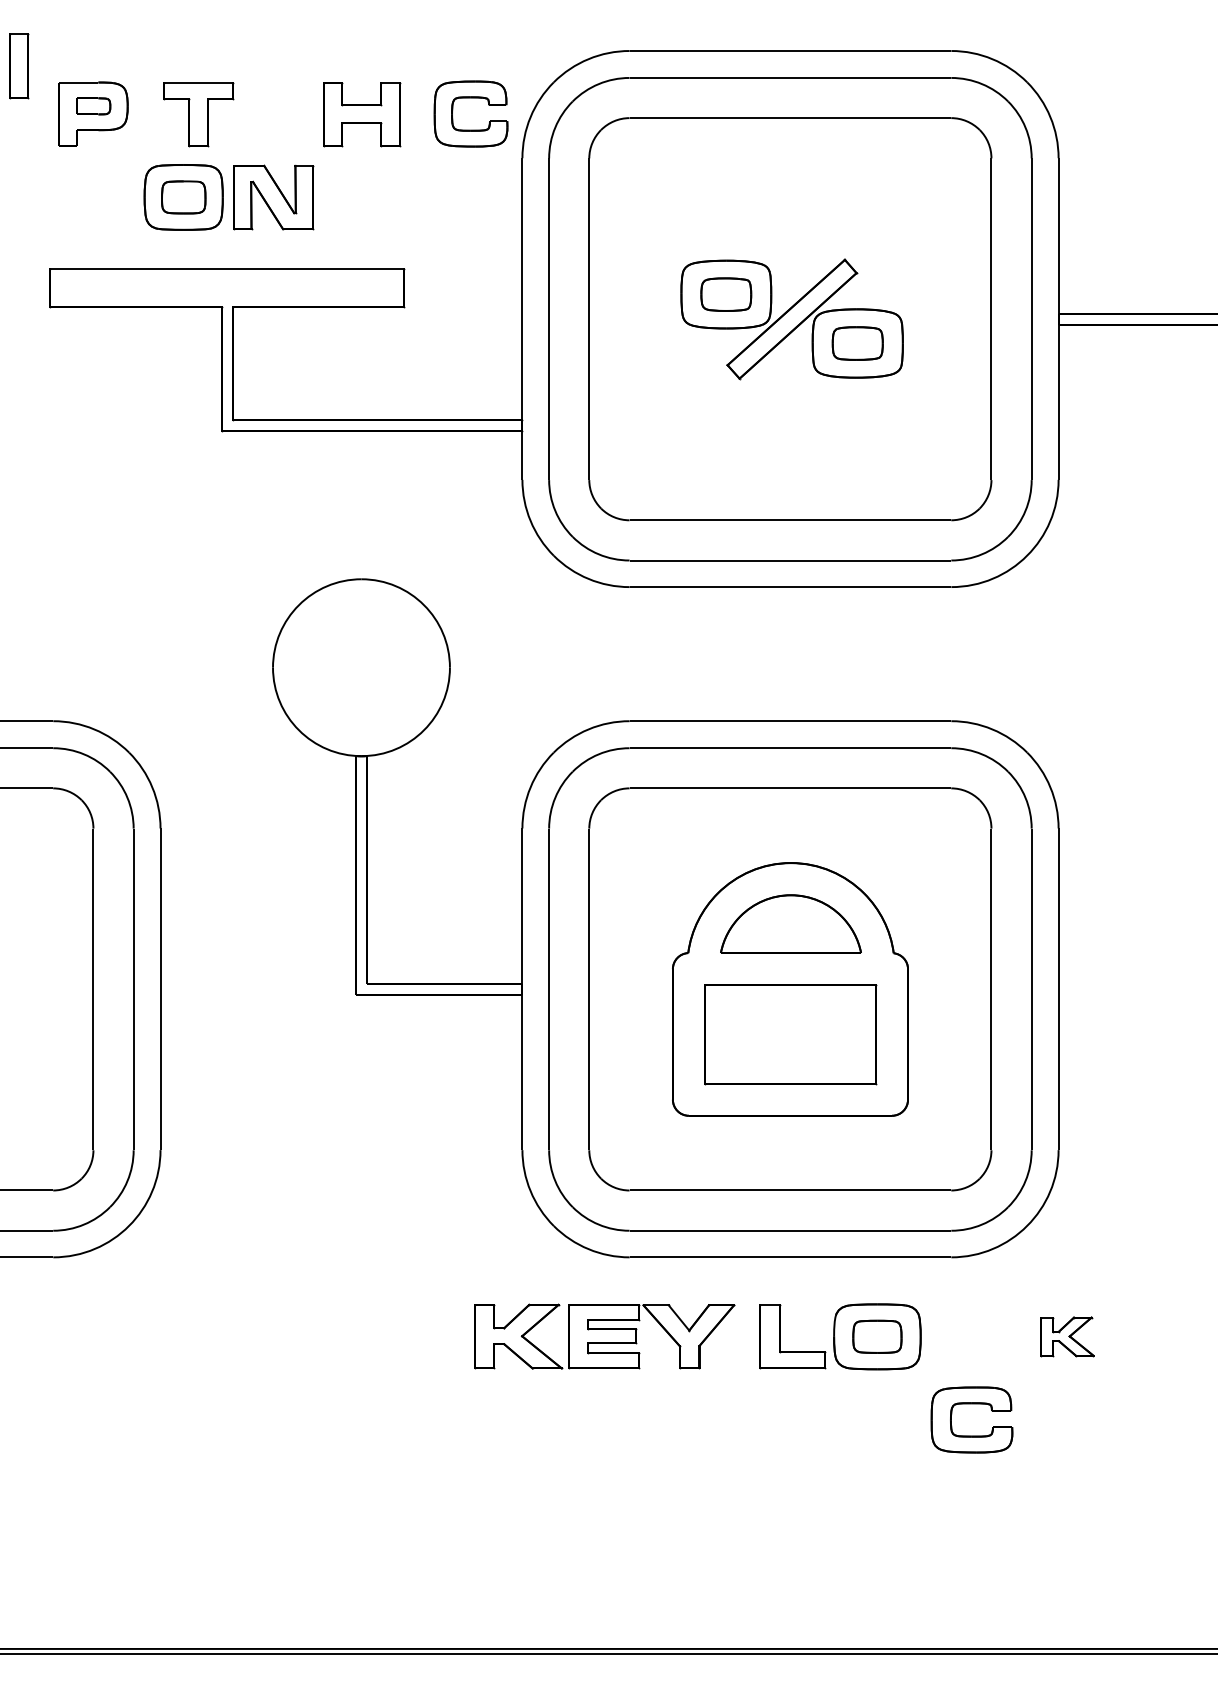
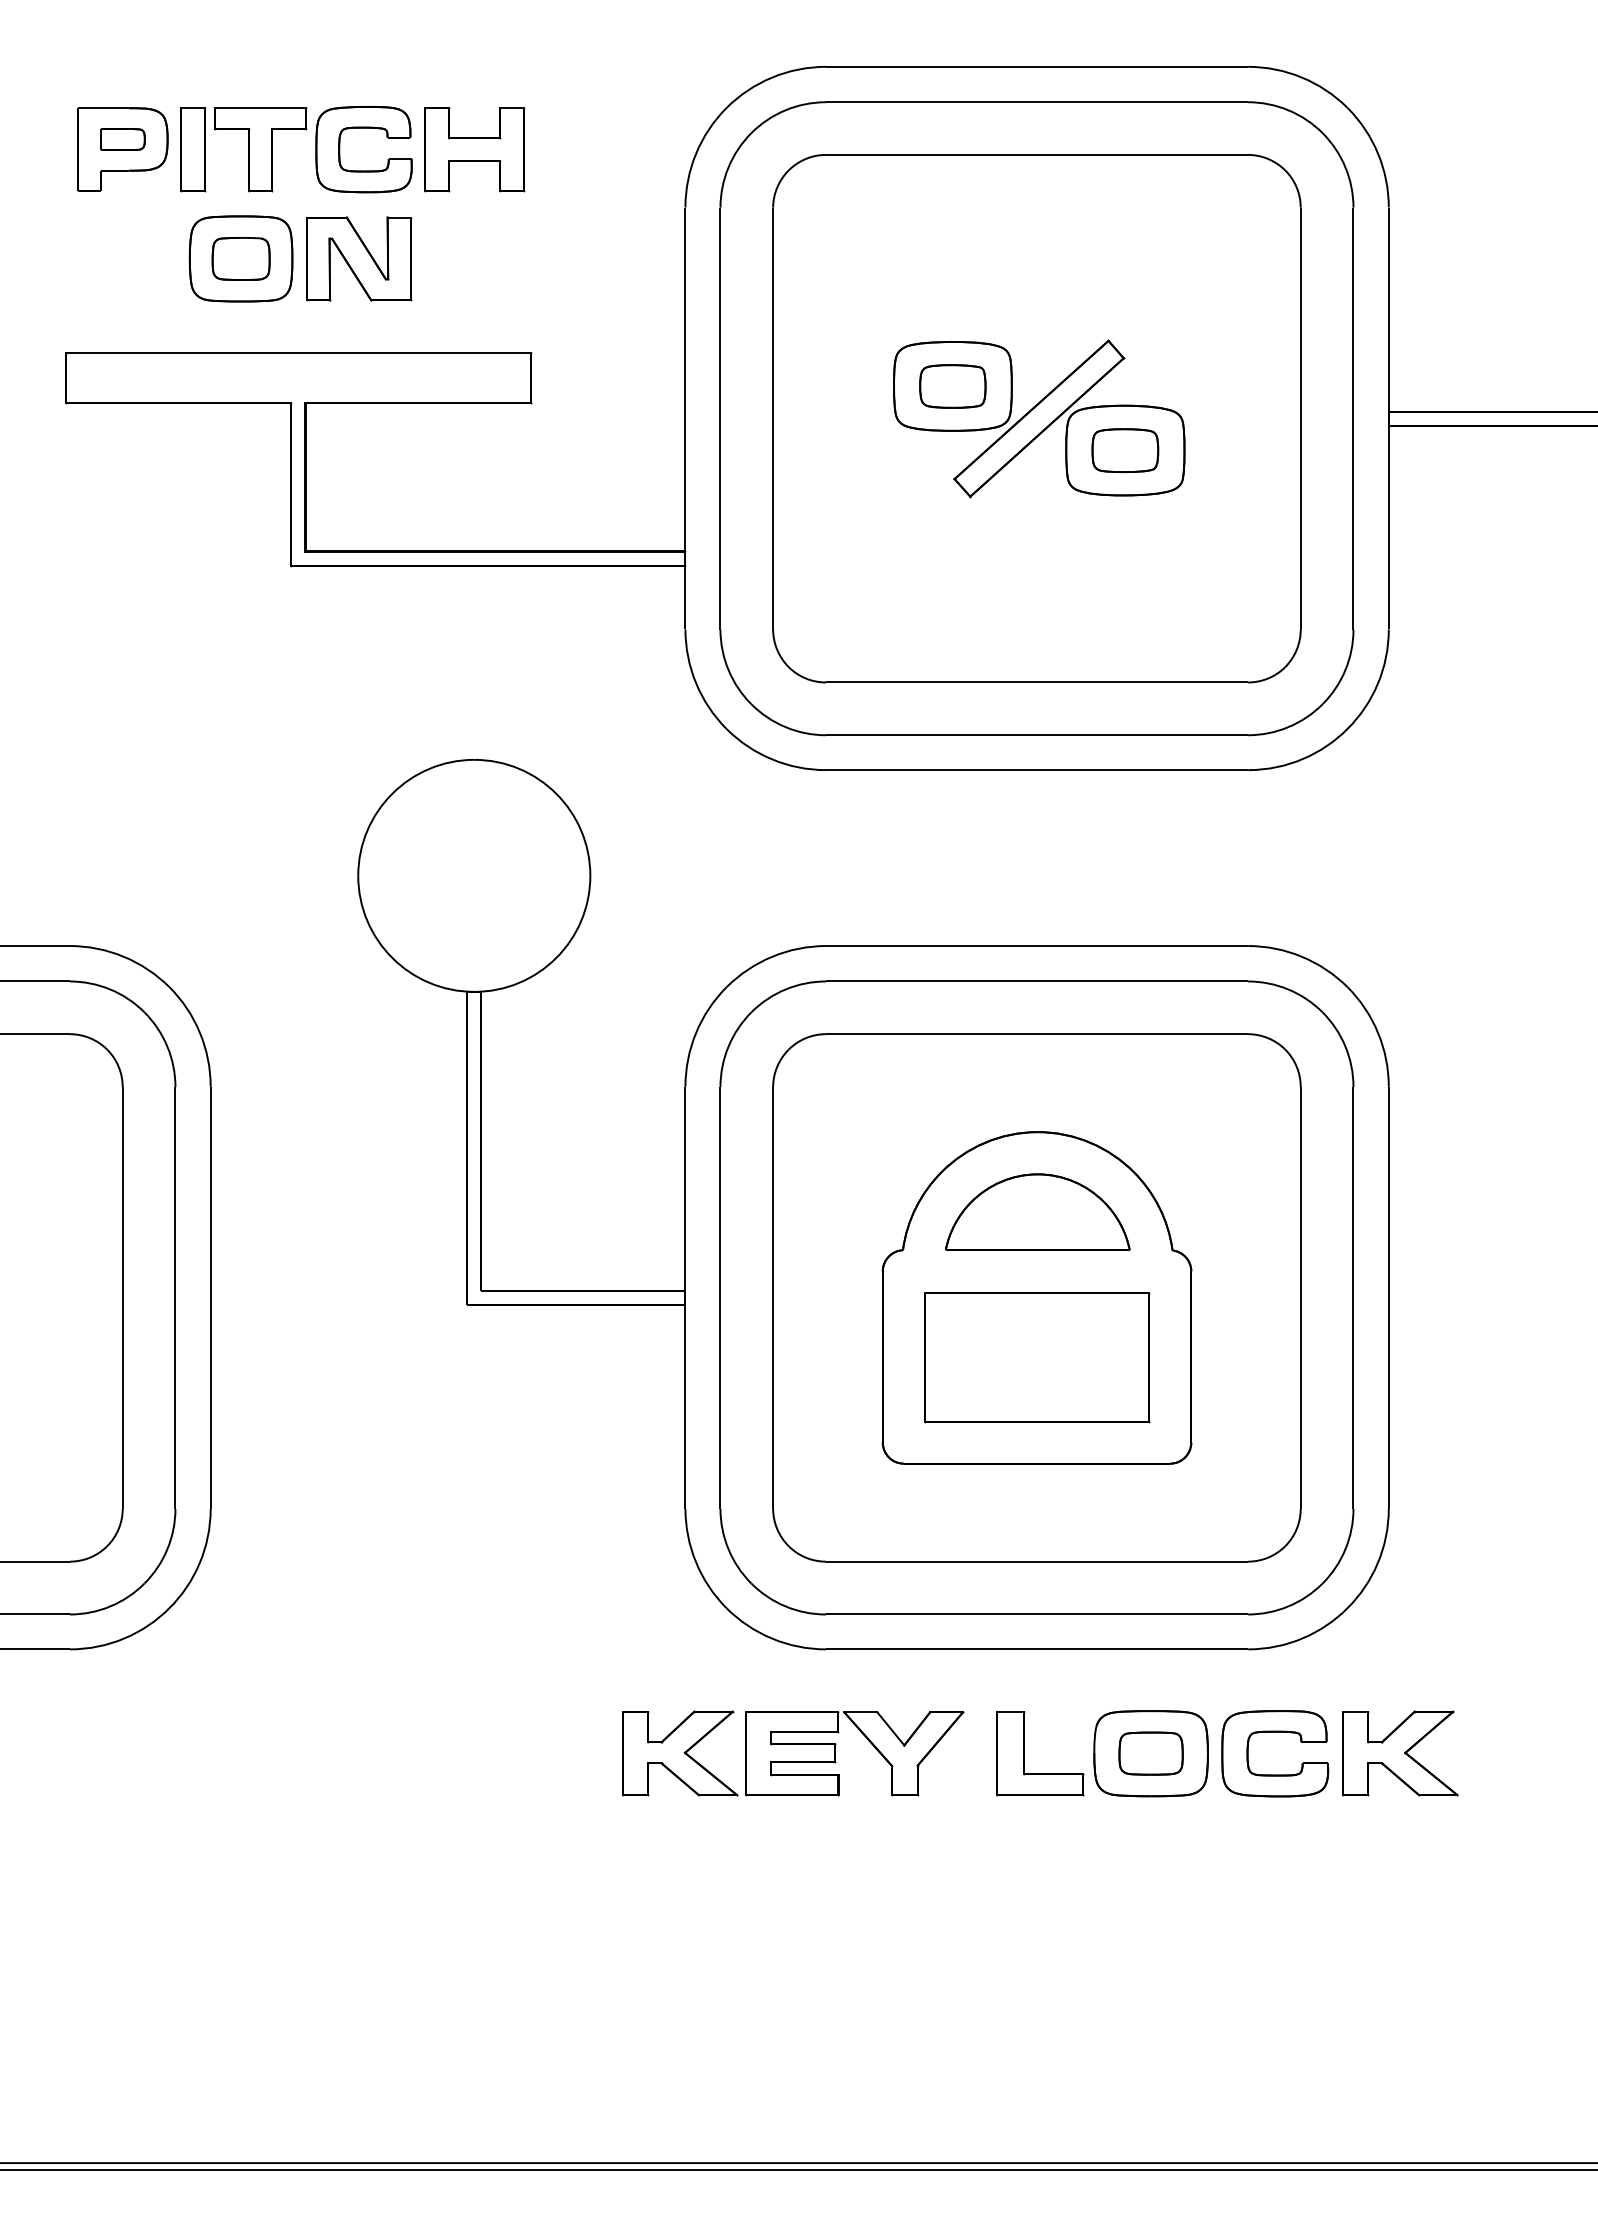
part: (19, 65) -> (193, 149), moved
part: (470, 97) -> (363, 128), moved
part: (1067, 1336) -> (1400, 1753), size x1.67
part: (972, 1403) -> (1275, 1732), moved

